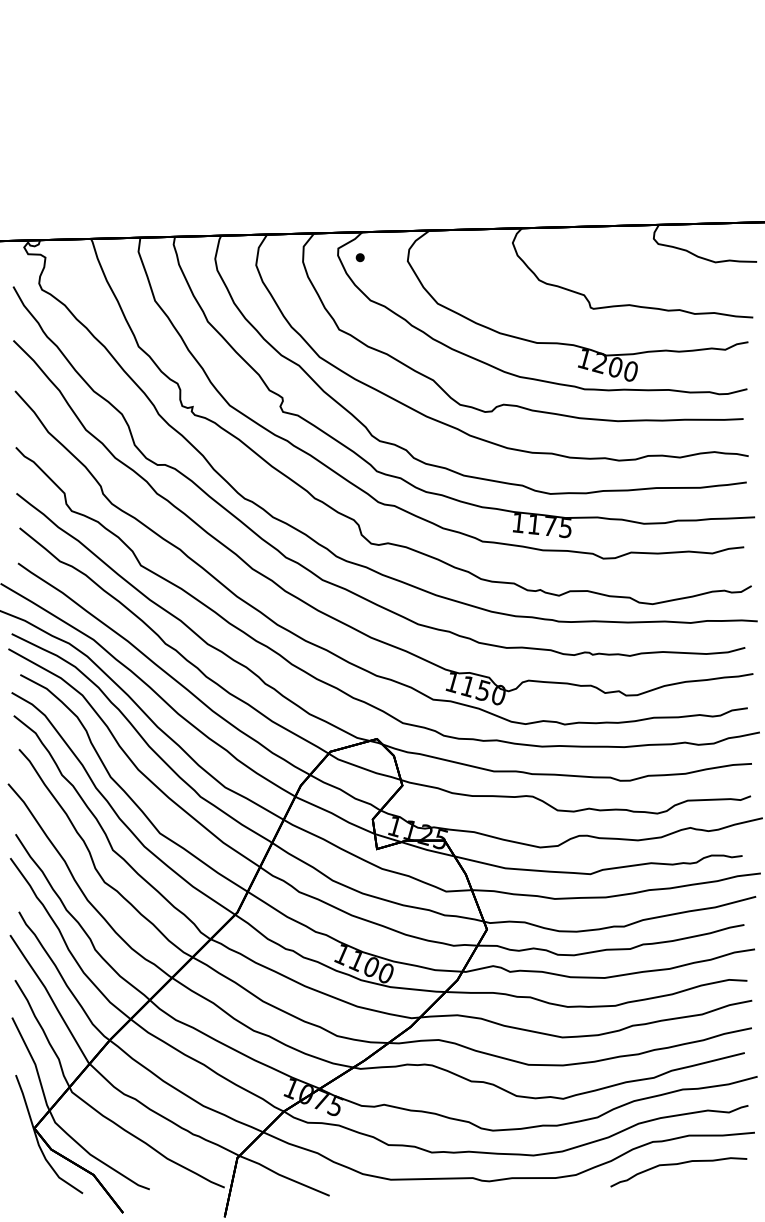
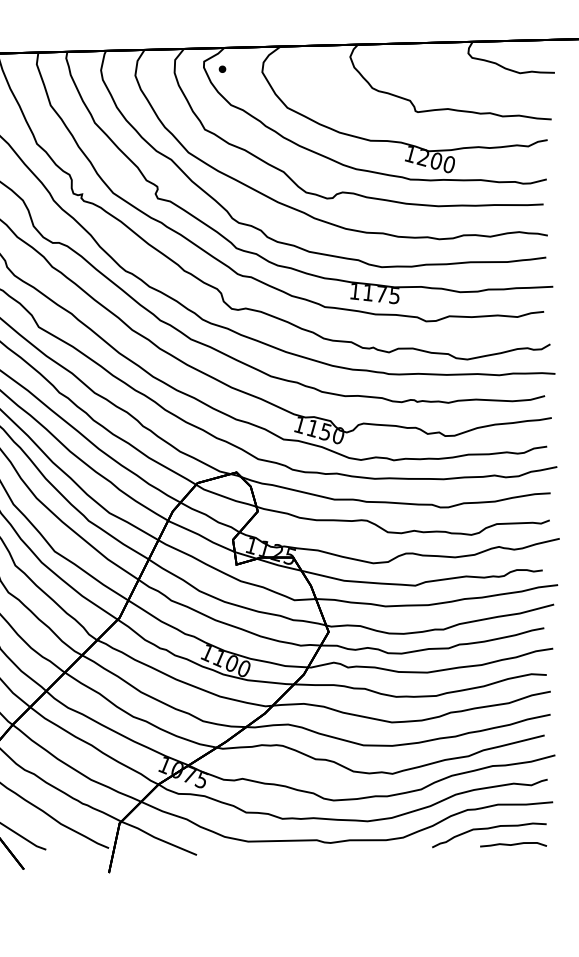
curve: (707, 1183) -> (513, 844), added

